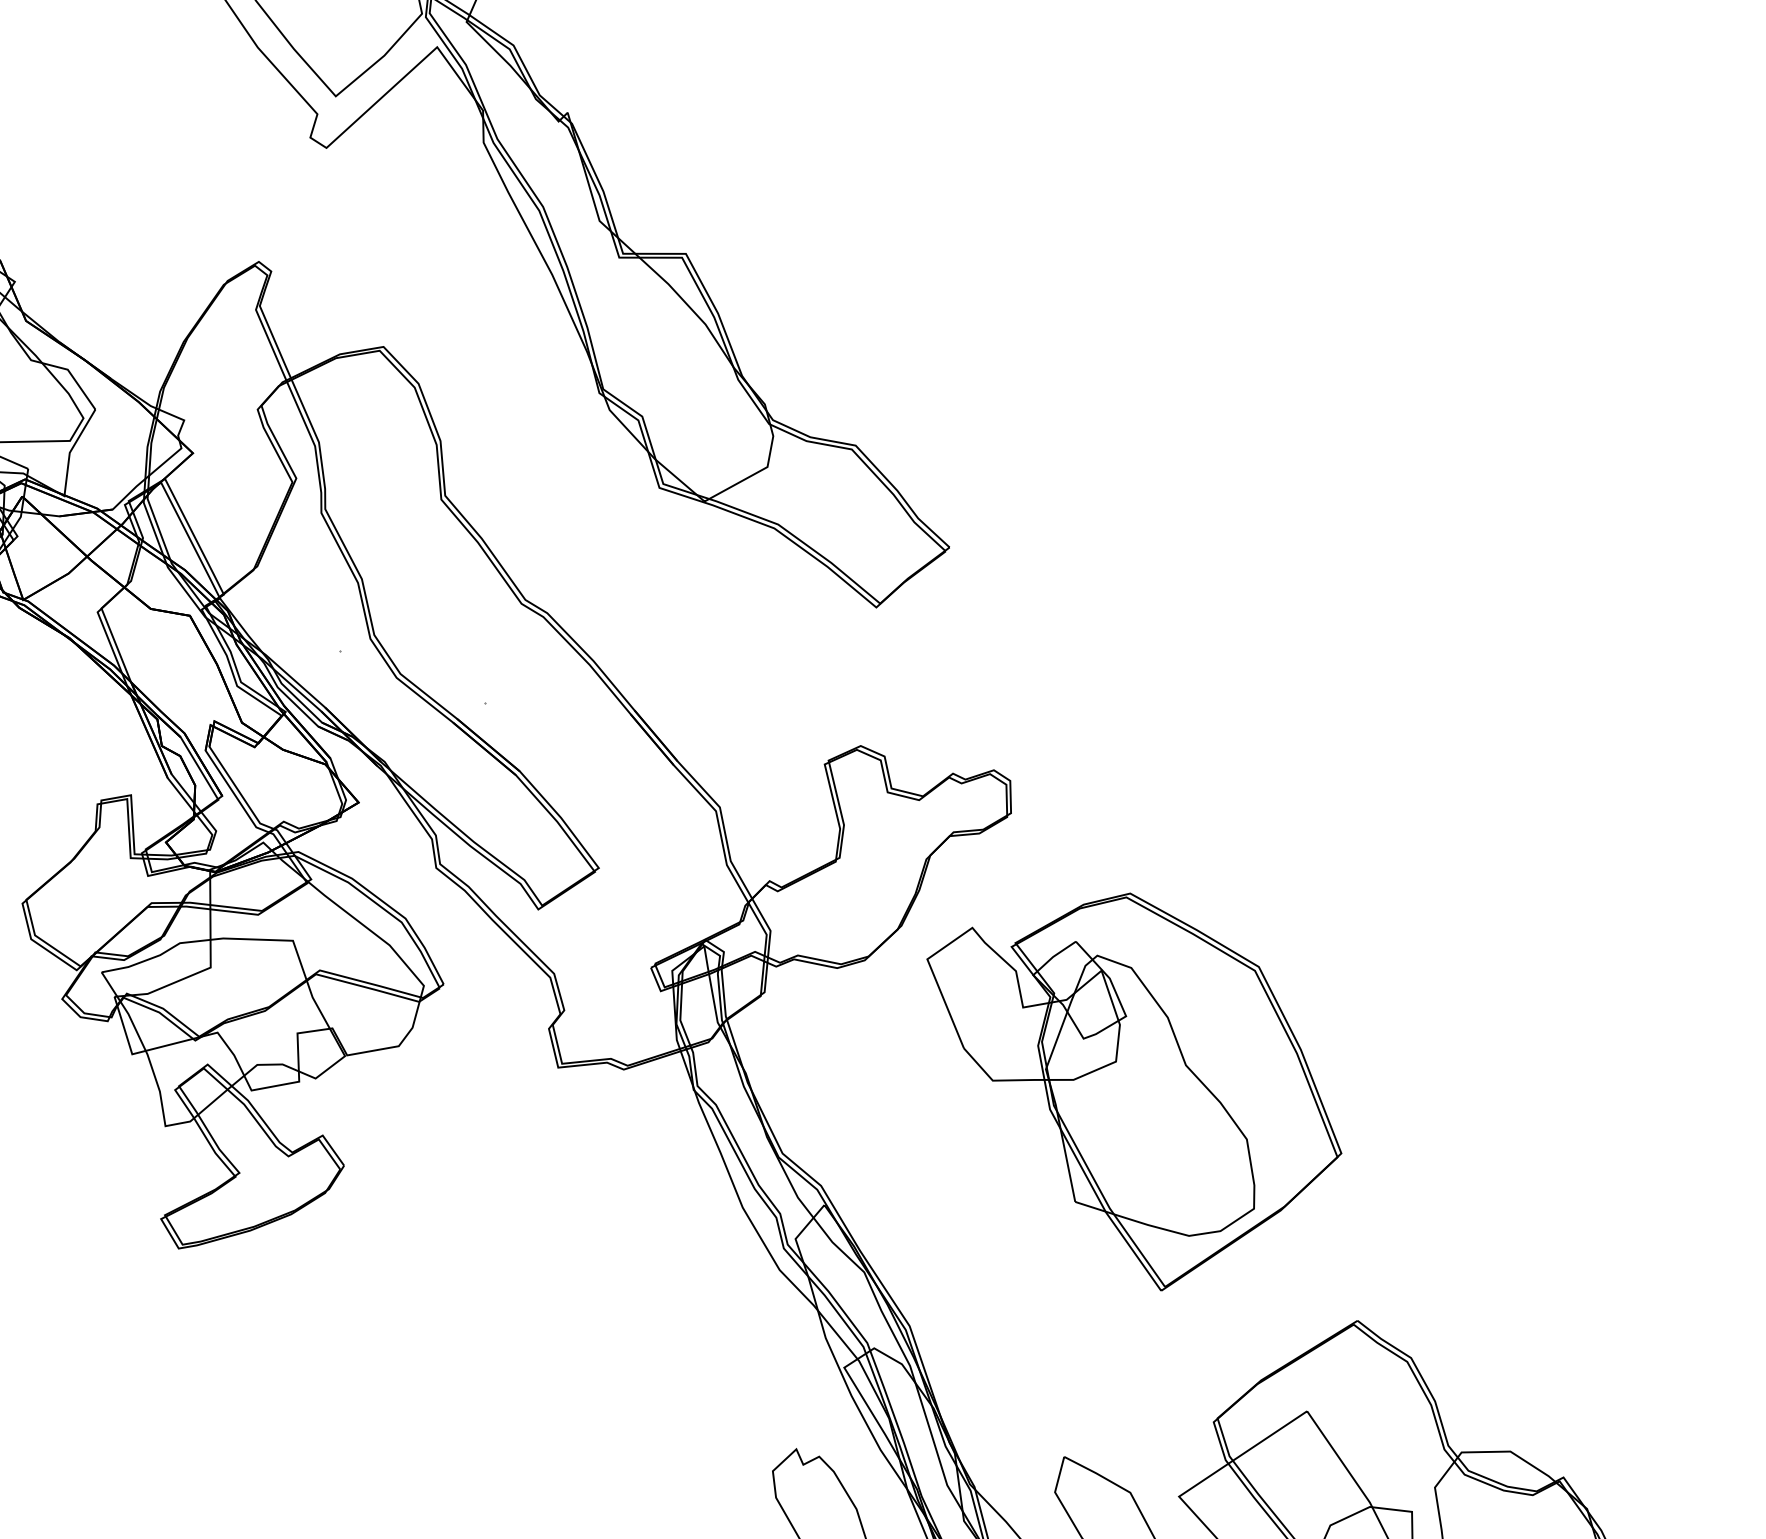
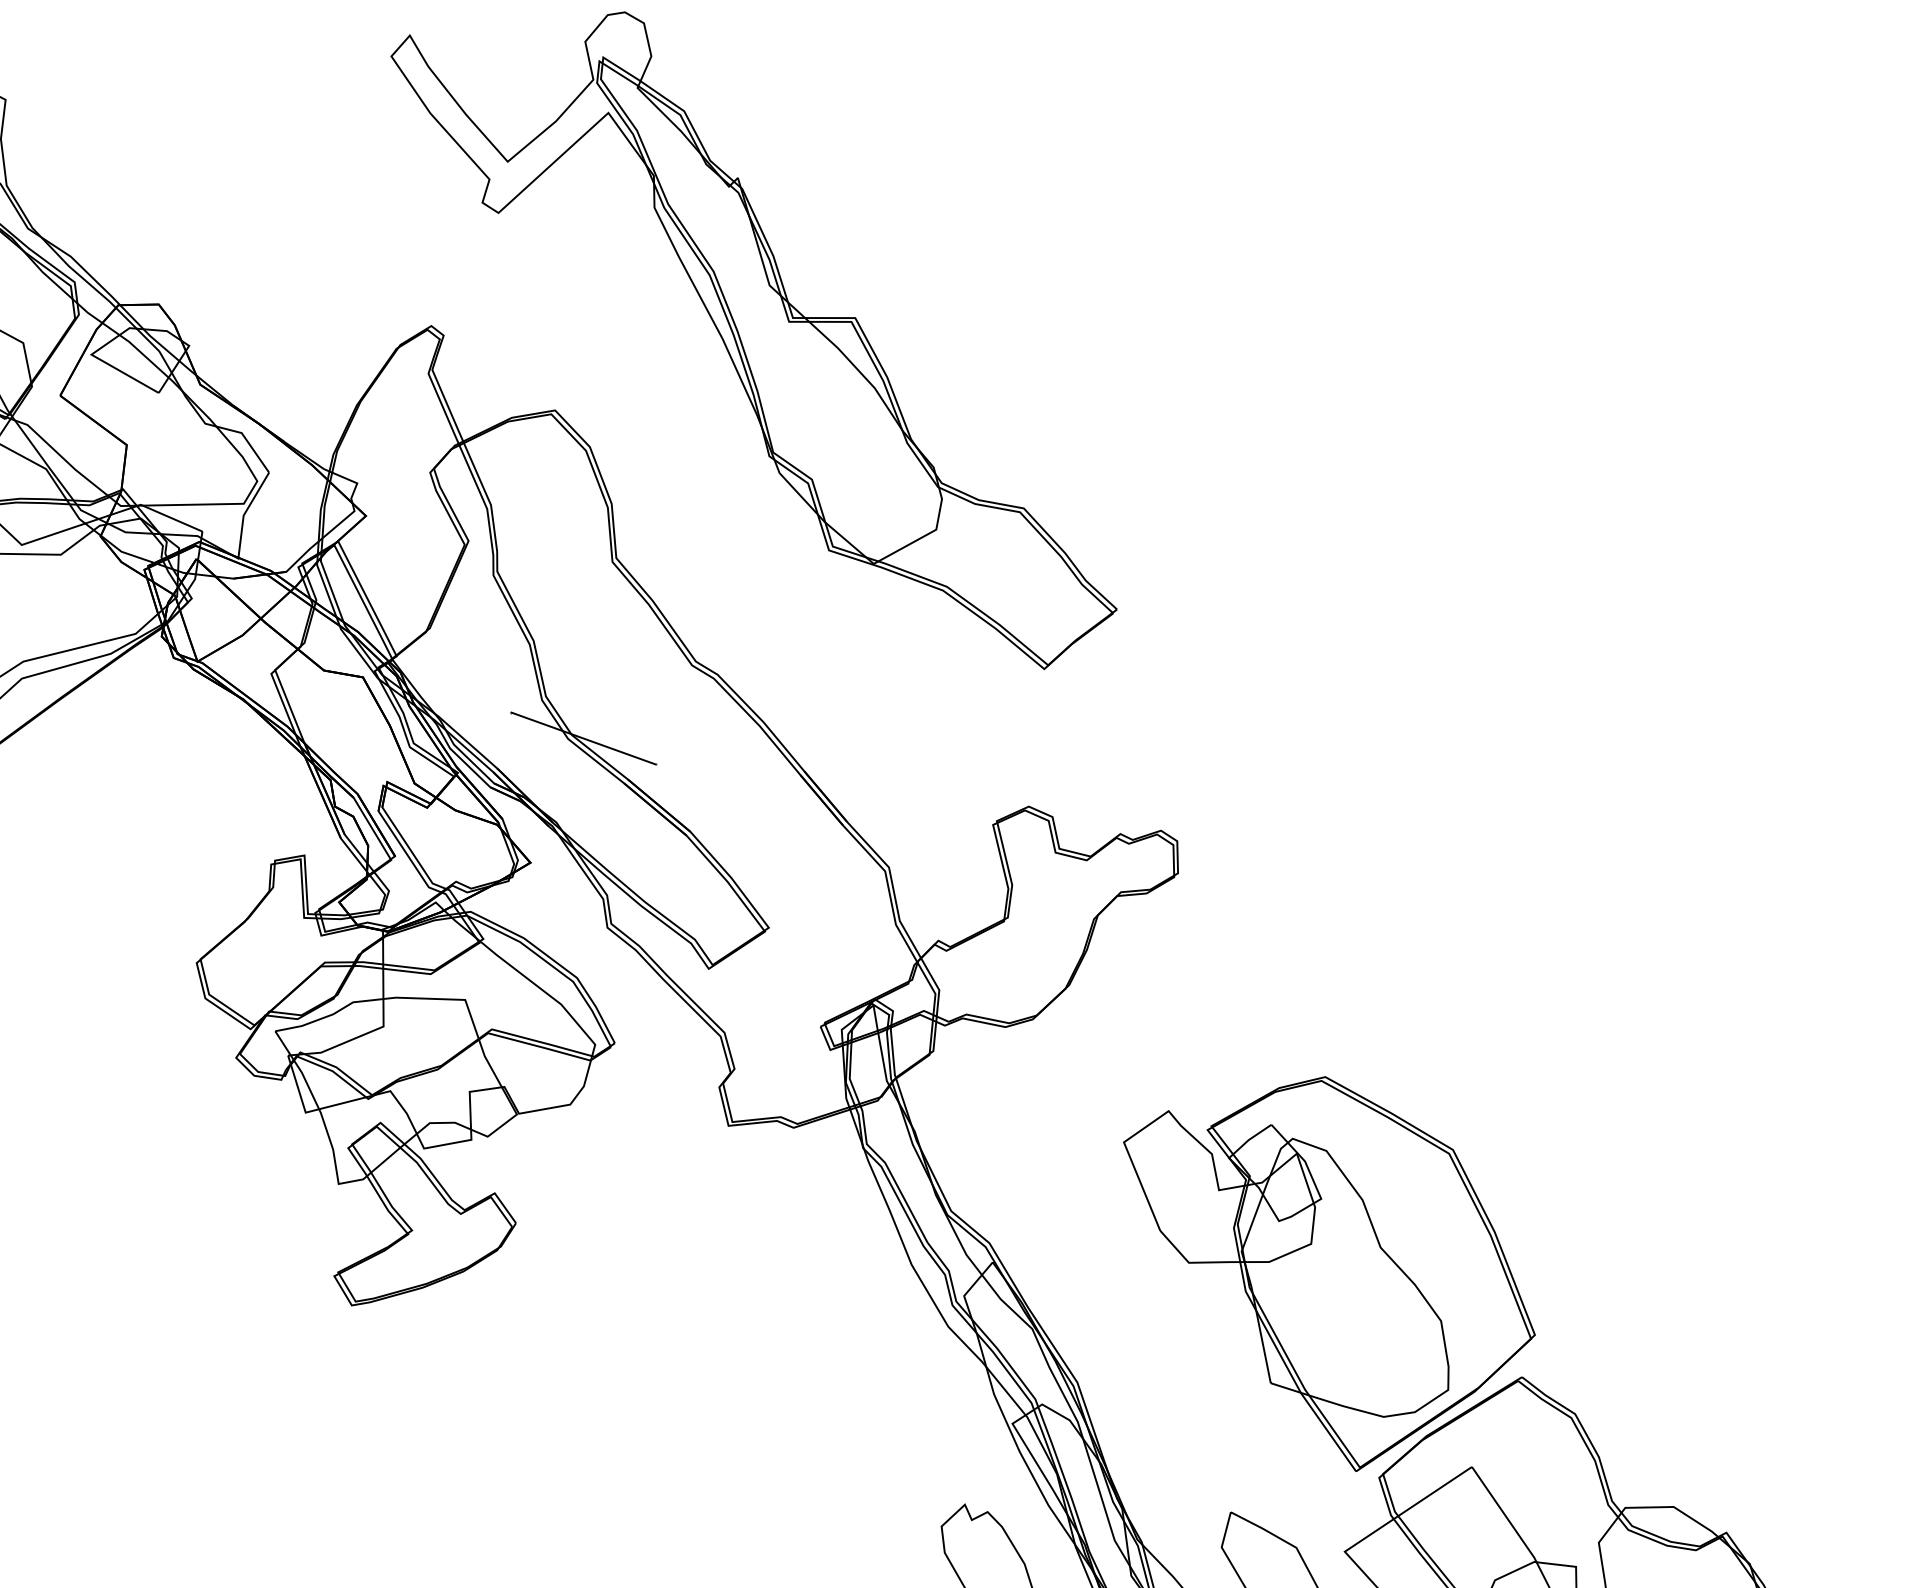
line: (412, 677) -> (583, 738), added
part: (1134, 1091) -> (1329, 1273), moved

